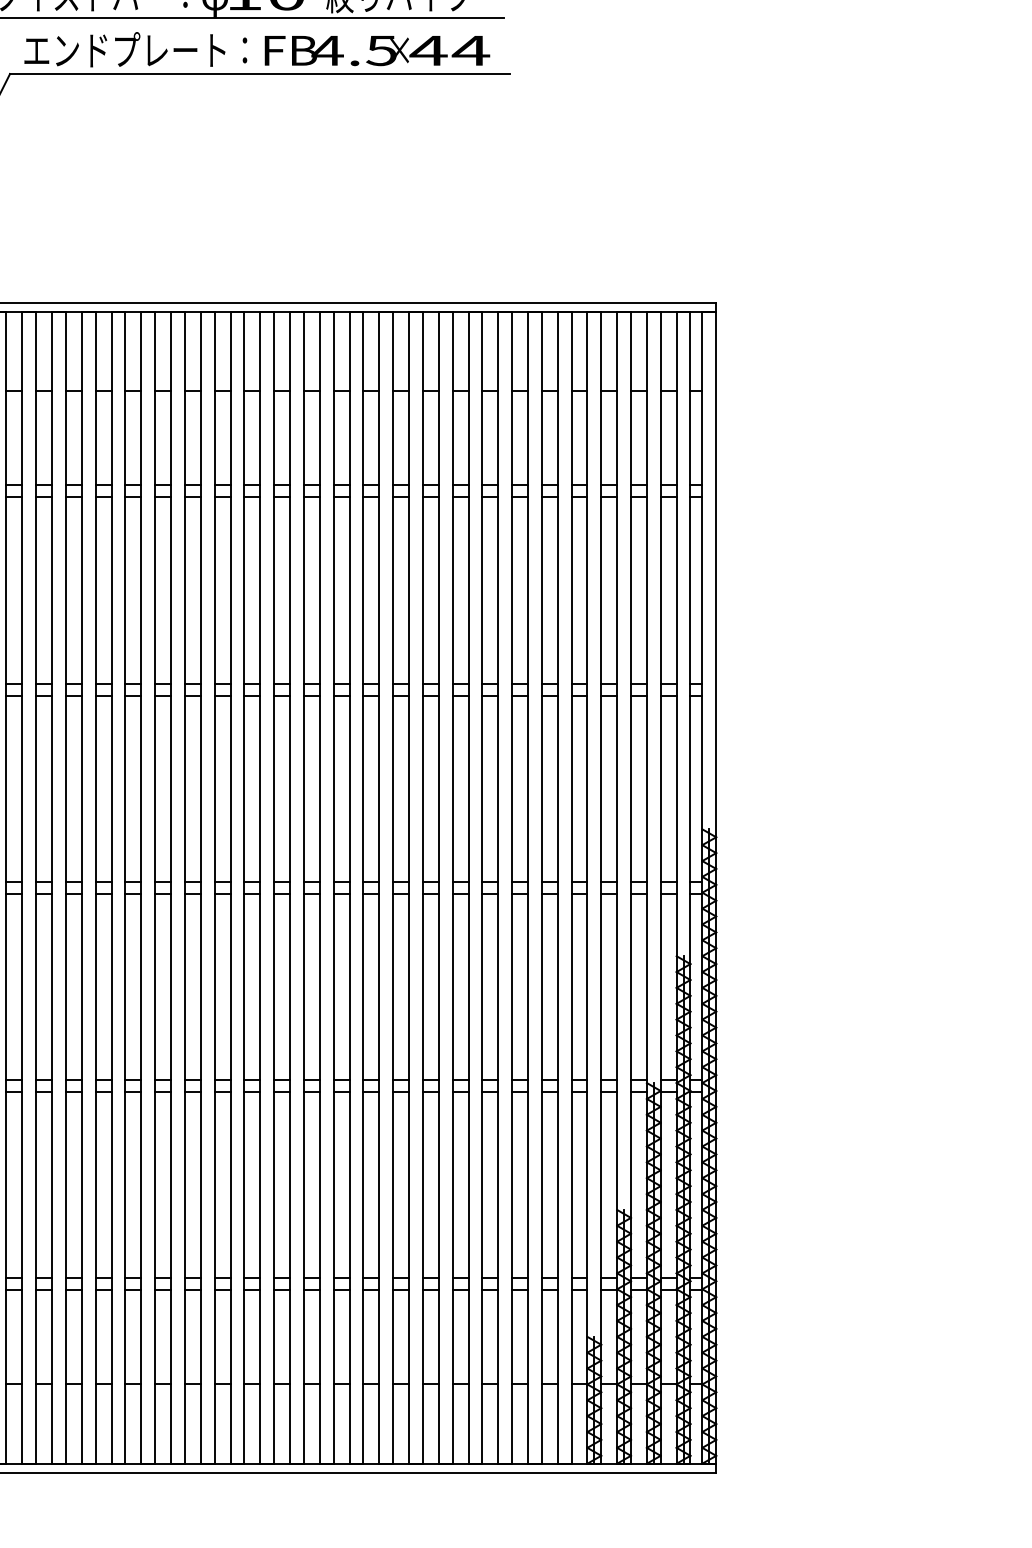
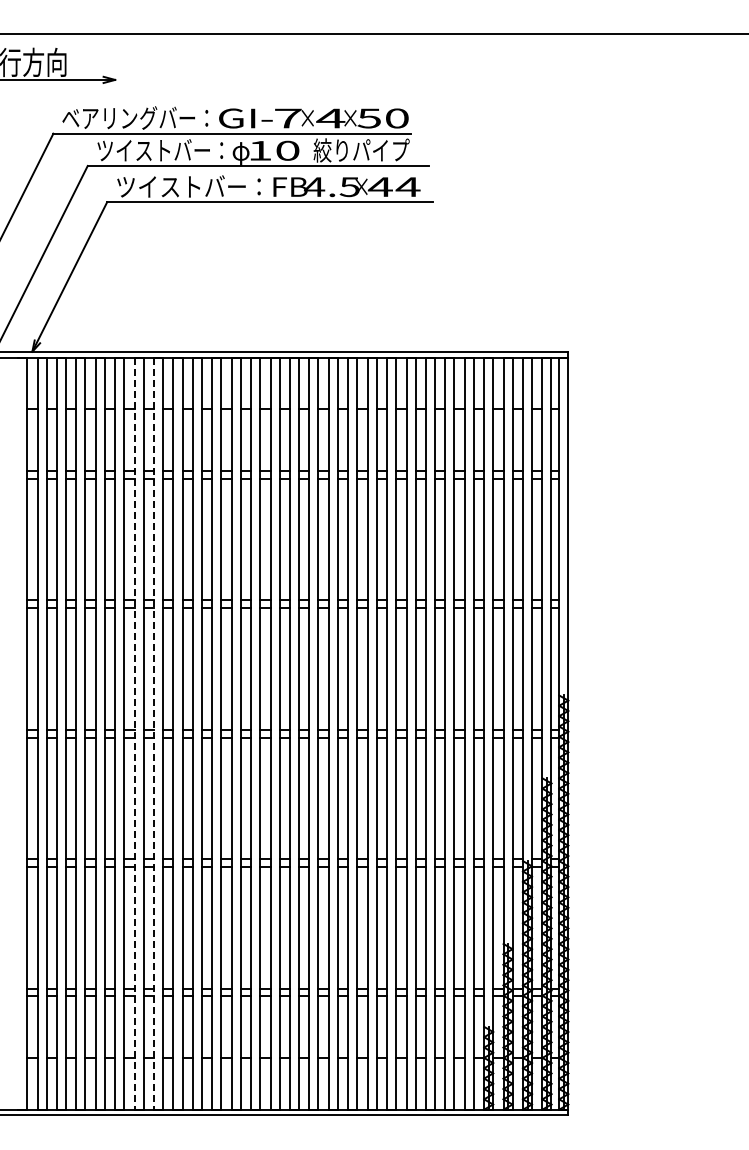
text: (134, 48) -> (188, 185), エンドプレート： -> ツイストバー：
line: (51, 889) -> (134, 734), solid -> dashed
line: (82, 889) -> (154, 734), solid -> dashed

